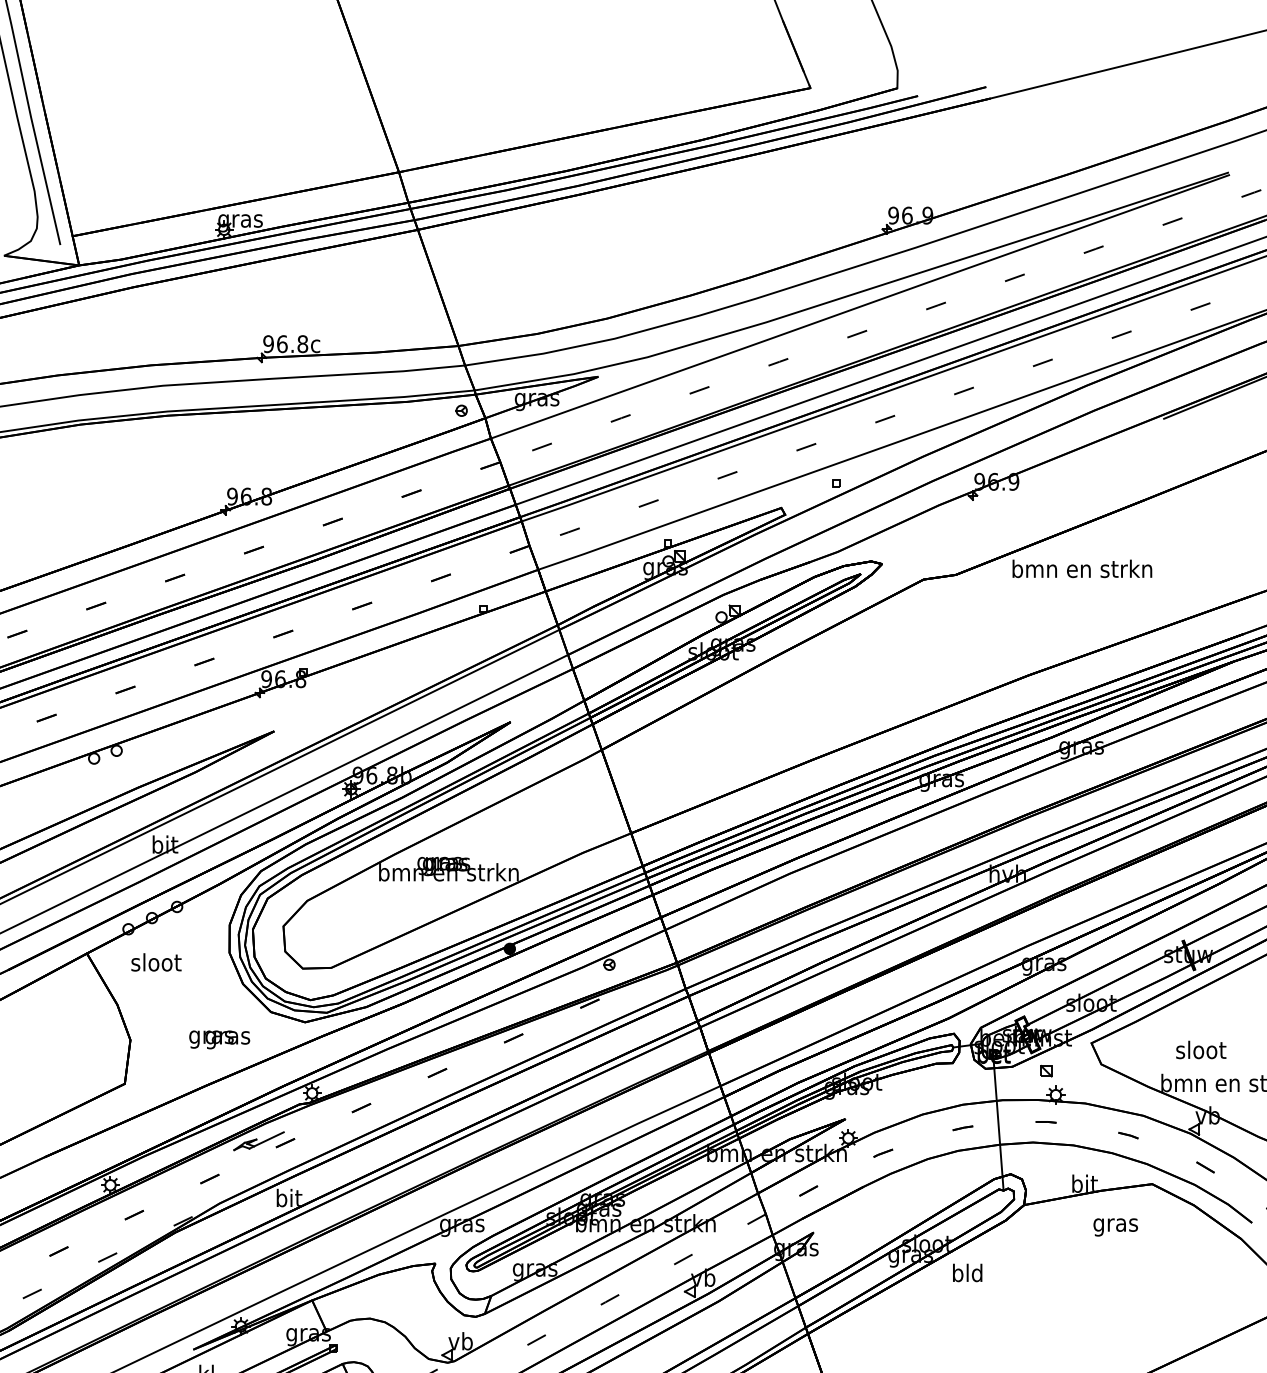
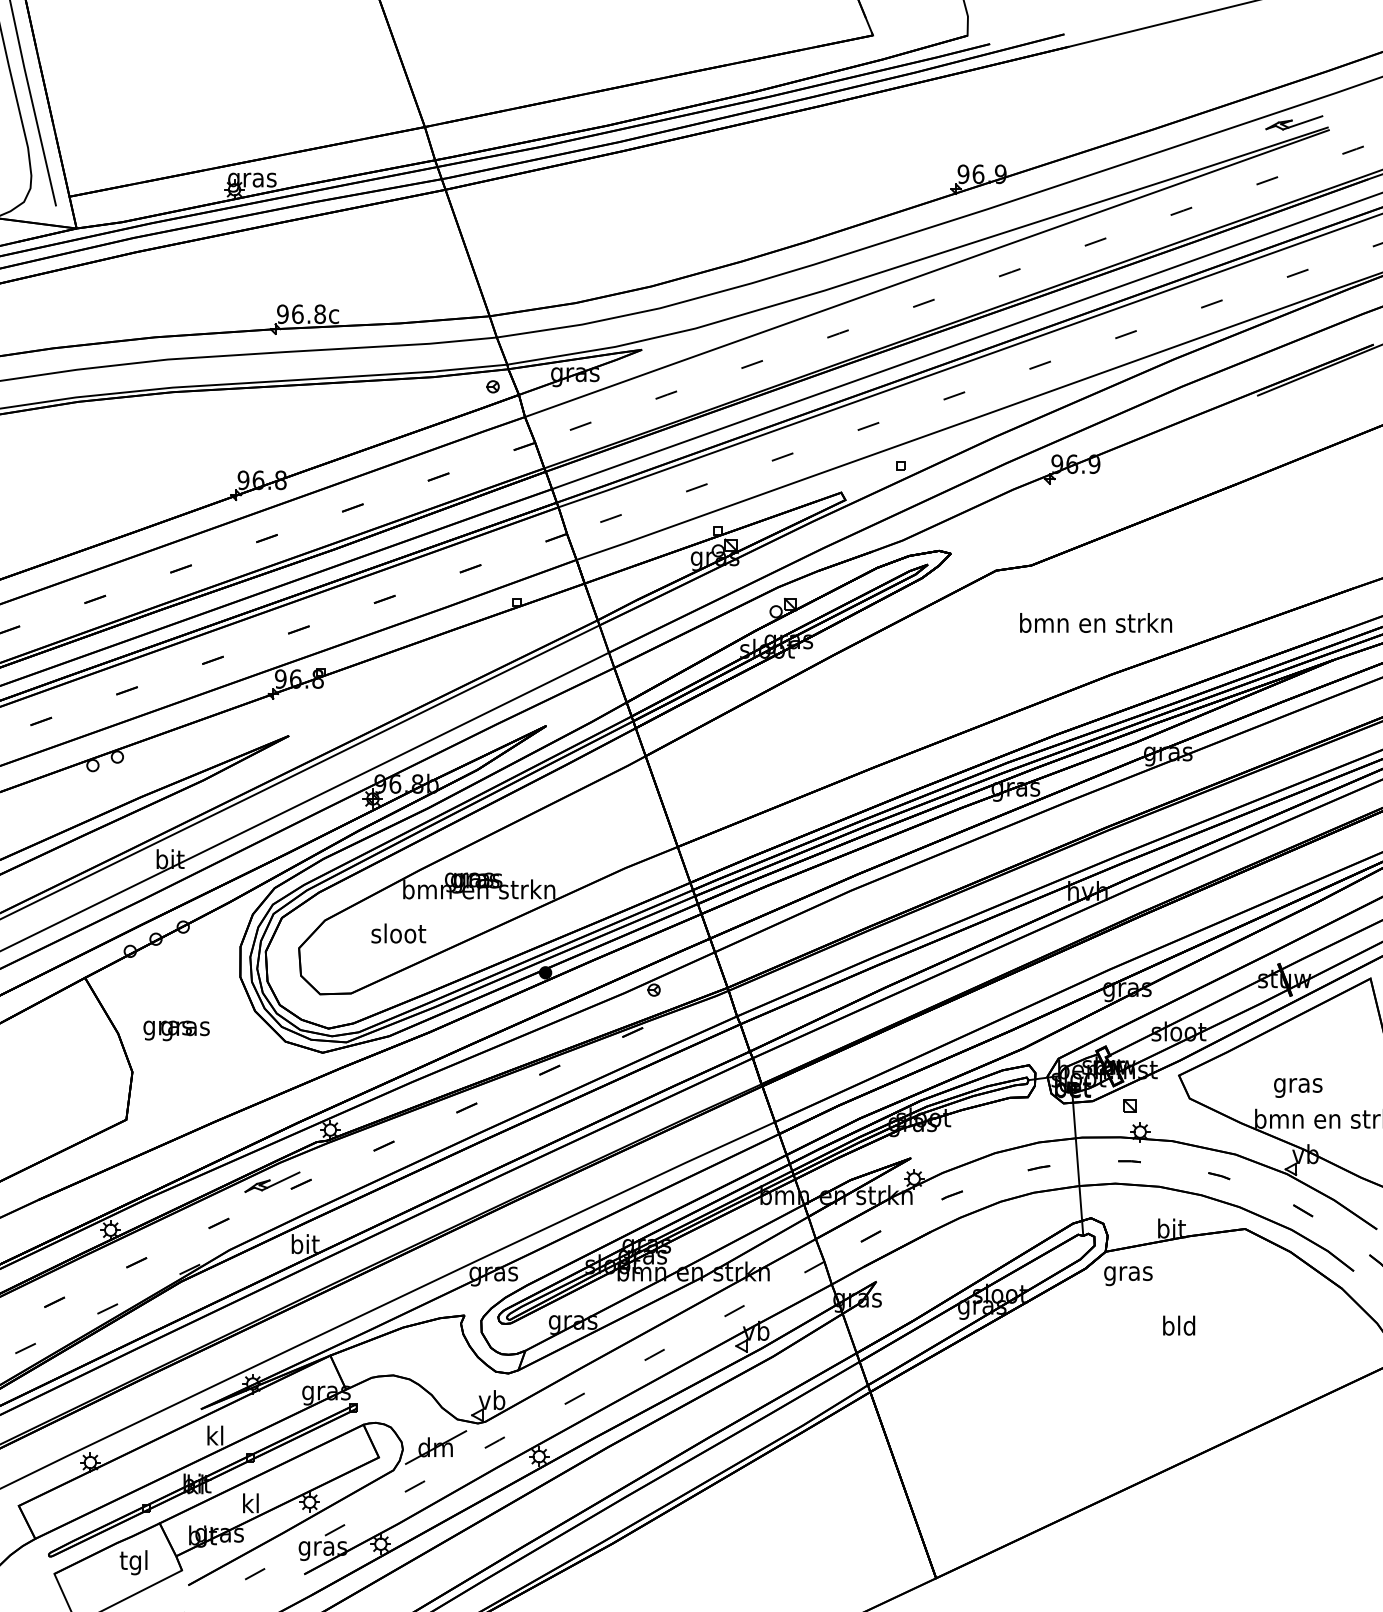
part: (1197, 168) -> (1294, 122), added
text: (1082, 568) -> (1096, 622), moved
text: (156, 962) -> (398, 933), moved
text: (219, 1039) -> (176, 1030), moved
text: (1201, 1051) -> (1298, 1084), sloot -> gras
text: (1115, 1227) -> (1128, 1276), moved
text: (967, 1272) -> (1179, 1325), moved

